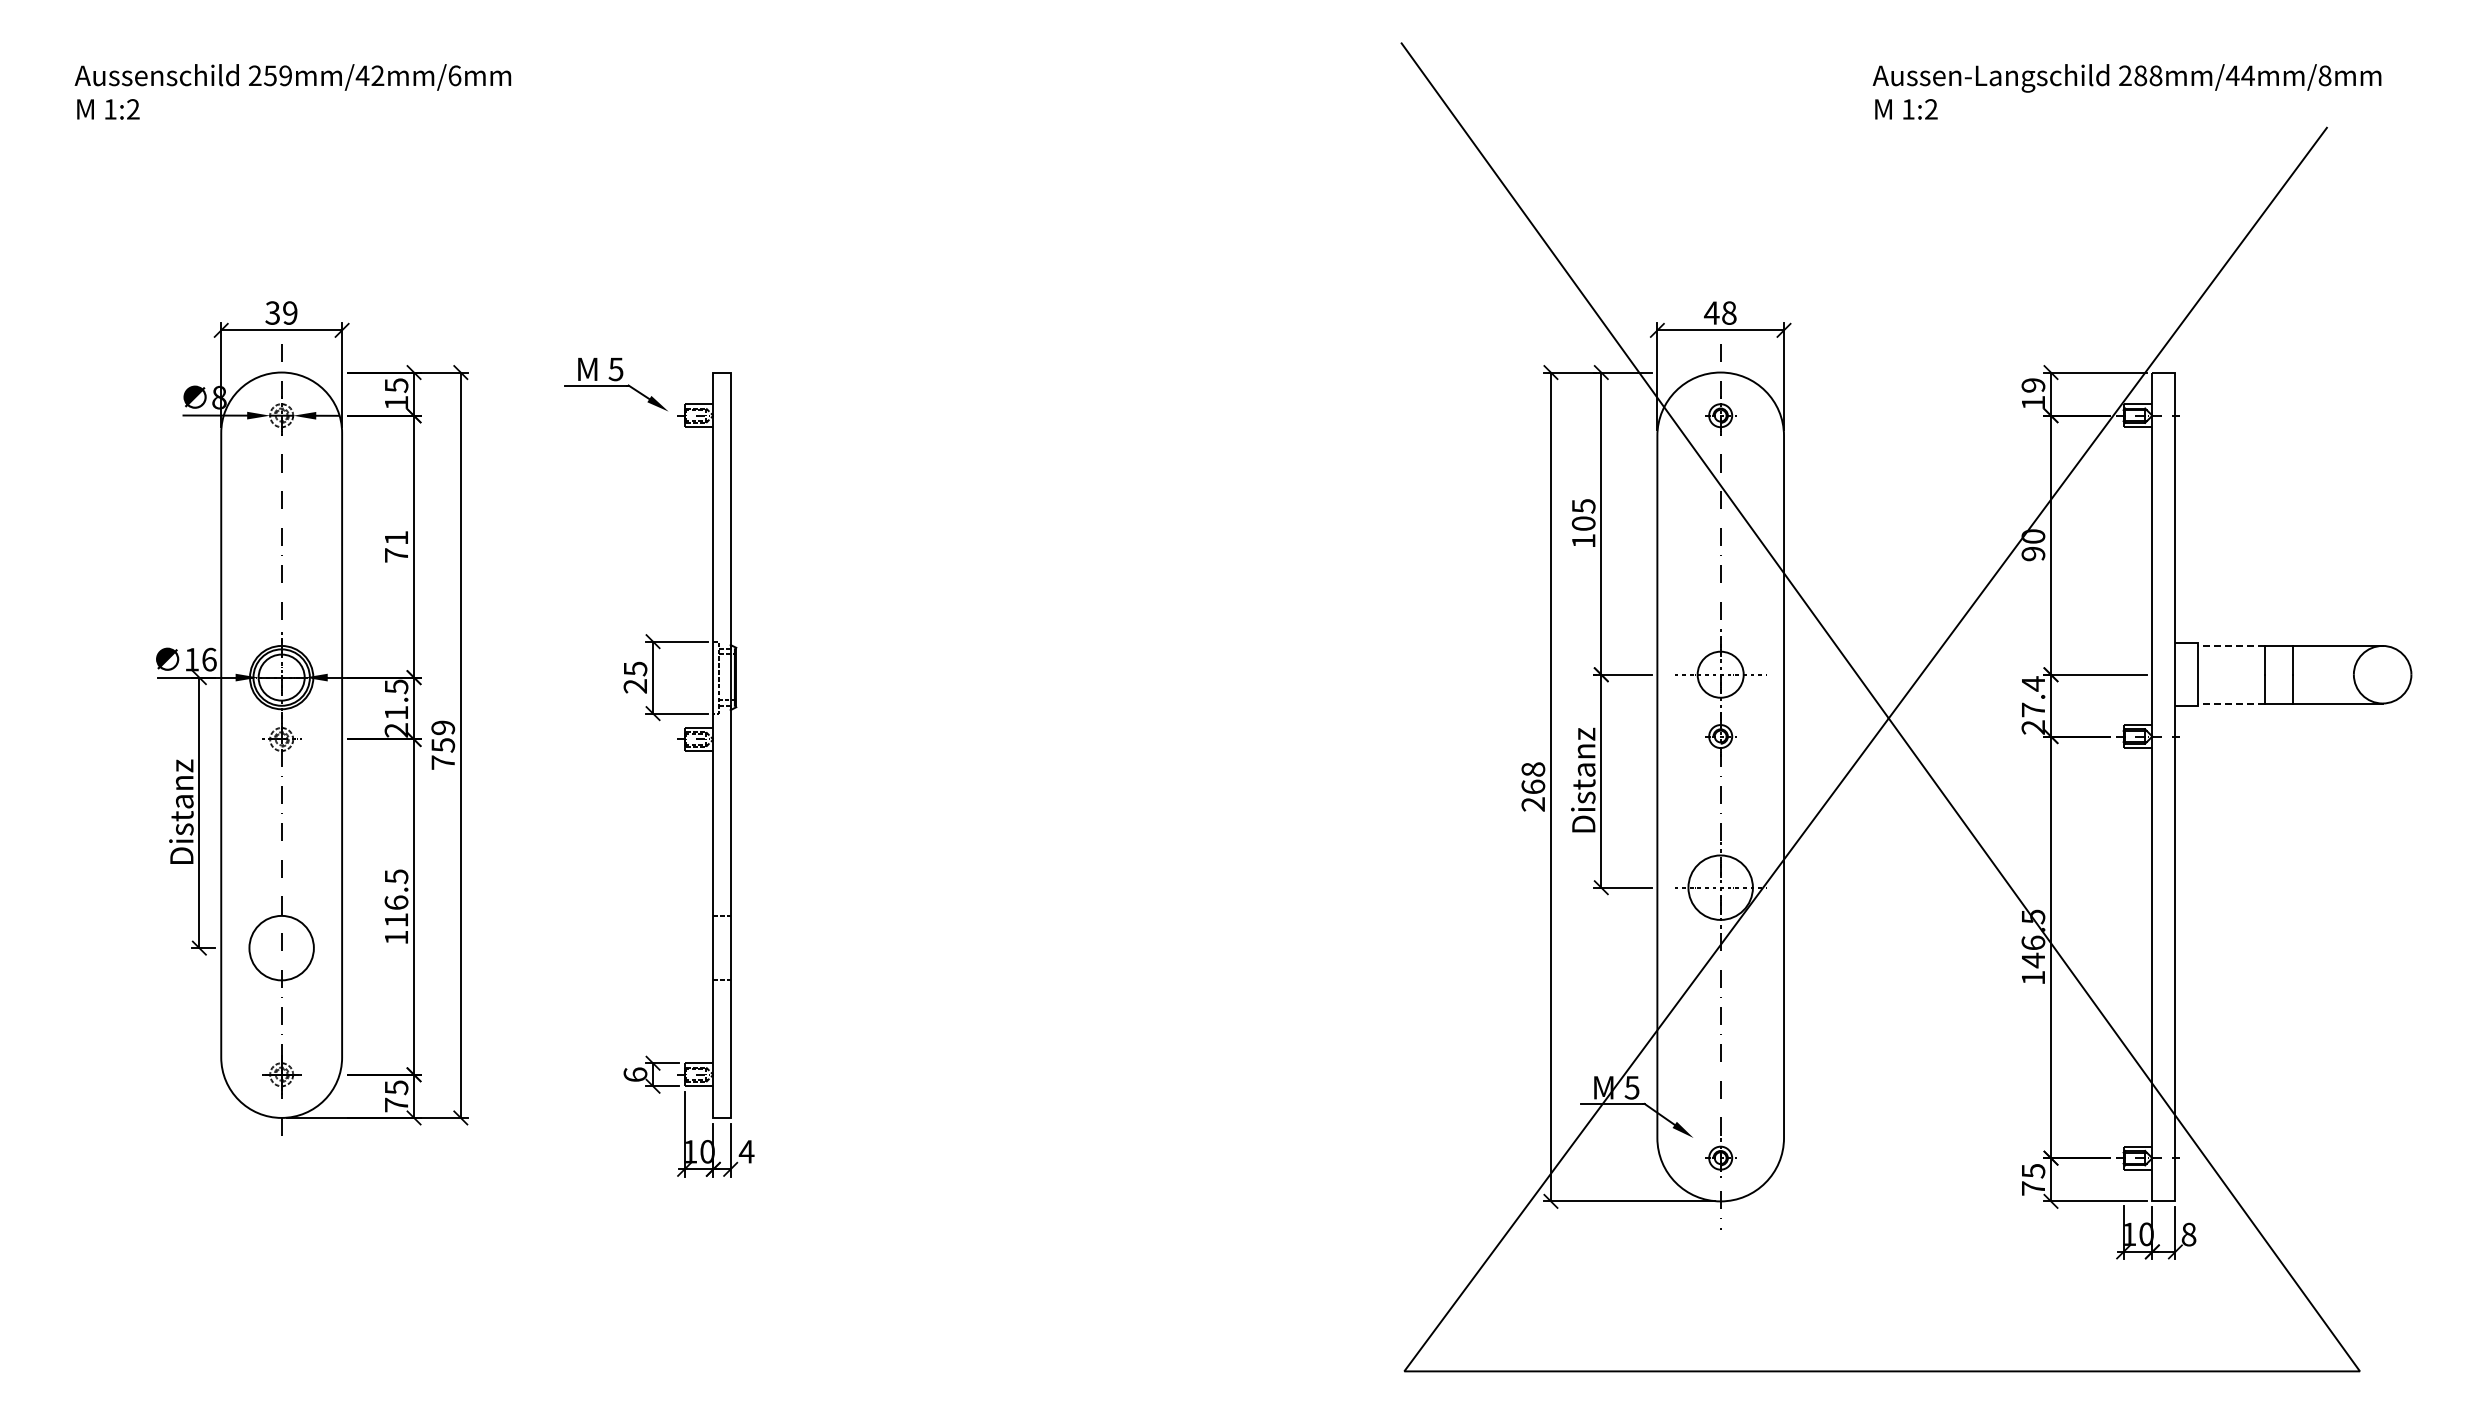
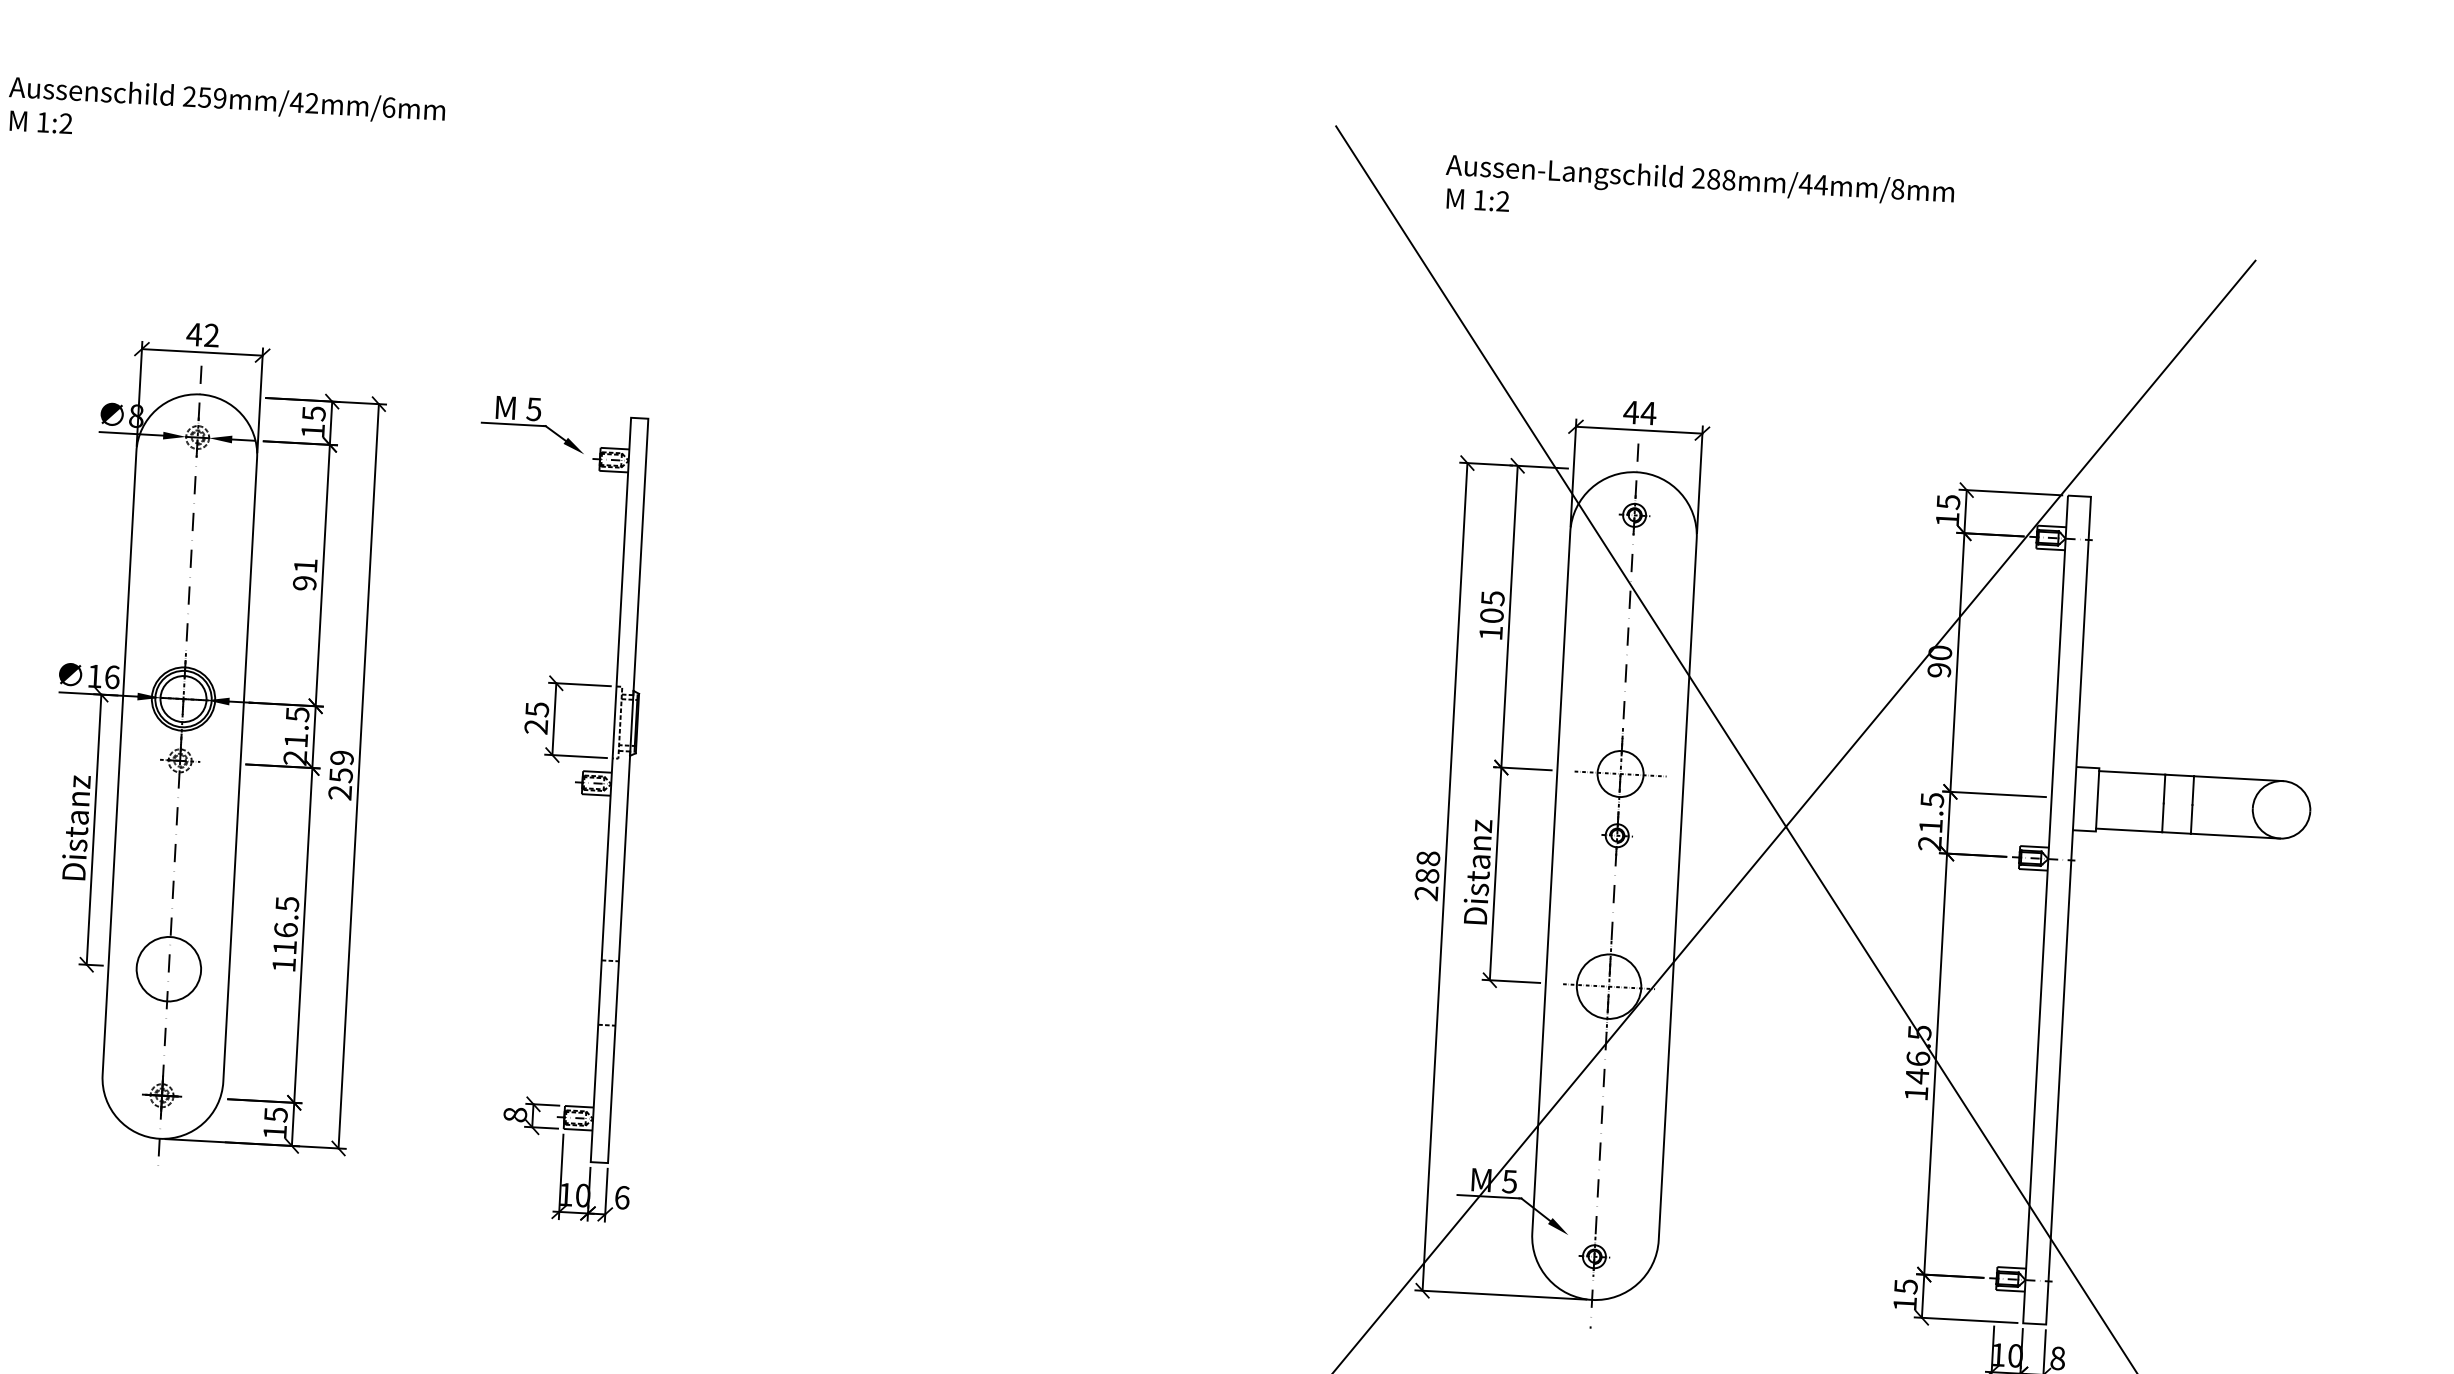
text: (2126, 91) -> (1698, 194), moved
text: (280, 312) -> (202, 334), 39 -> 42
text: (1729, 312) -> (1648, 412), 48 -> 44
text: (2033, 385) -> (1948, 502), 19 -> 15
text: (396, 555) -> (304, 583), 71 -> 91
line: (2231, 645) -> (2132, 772), dashed -> solid
text: (2033, 696) -> (1931, 812), 27.4 -> 21.5
line: (2231, 703) -> (2129, 830), dashed -> solid
text: (442, 762) -> (339, 792), 759 -> 259
text: (1533, 786) -> (1427, 875), 268 -> 288
text: (635, 1074) -> (515, 1114), 6 -> 8
text: (396, 1104) -> (275, 1131), 75 -> 15
text: (746, 1151) -> (622, 1197), 4 -> 6
text: (2033, 1188) -> (1905, 1303), 75 -> 15

